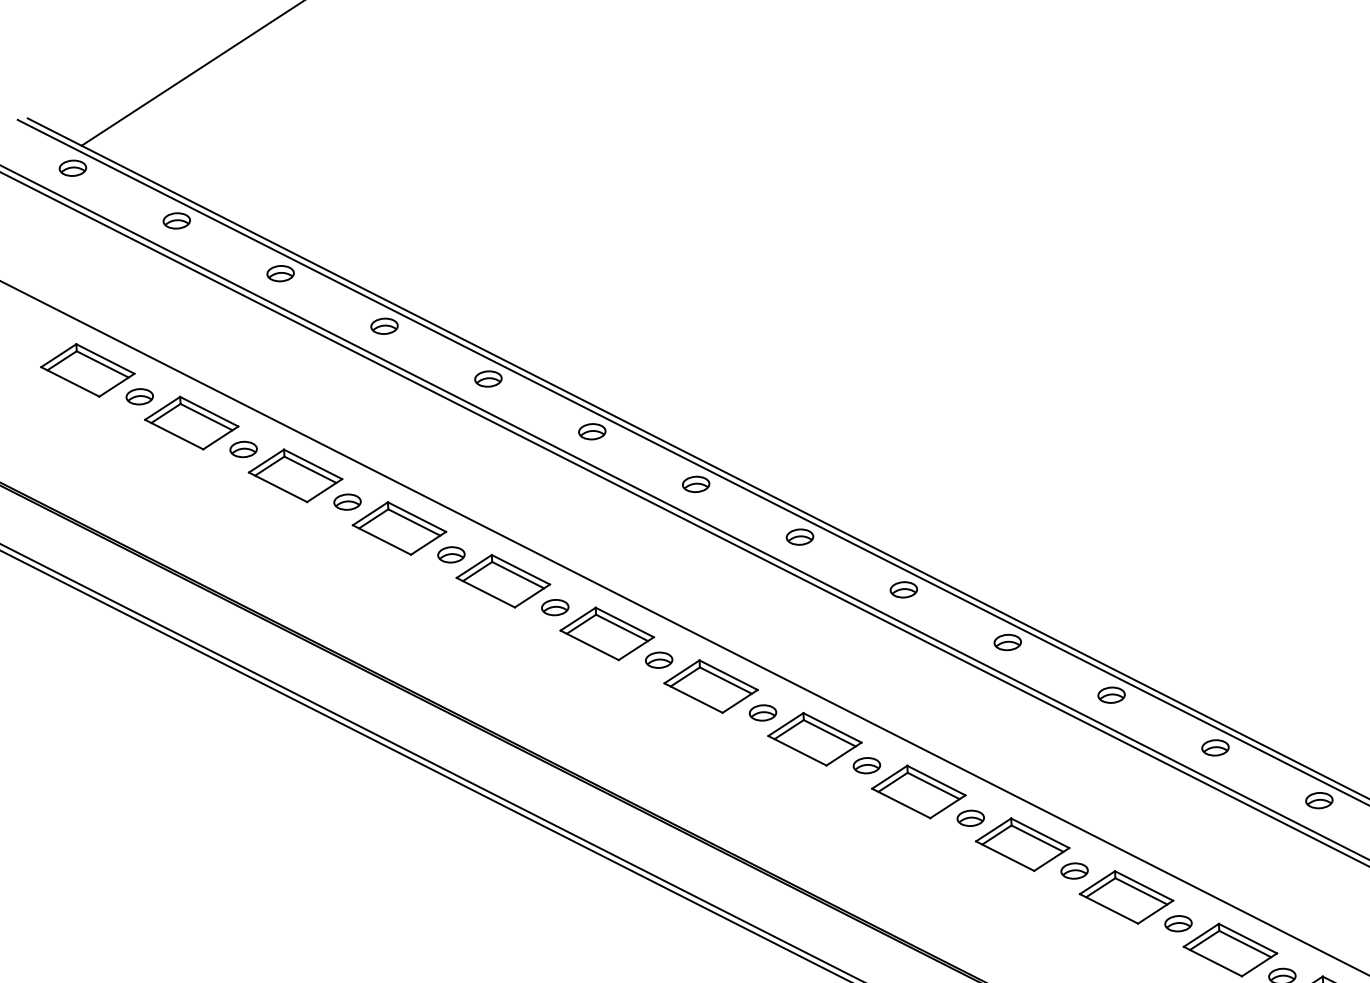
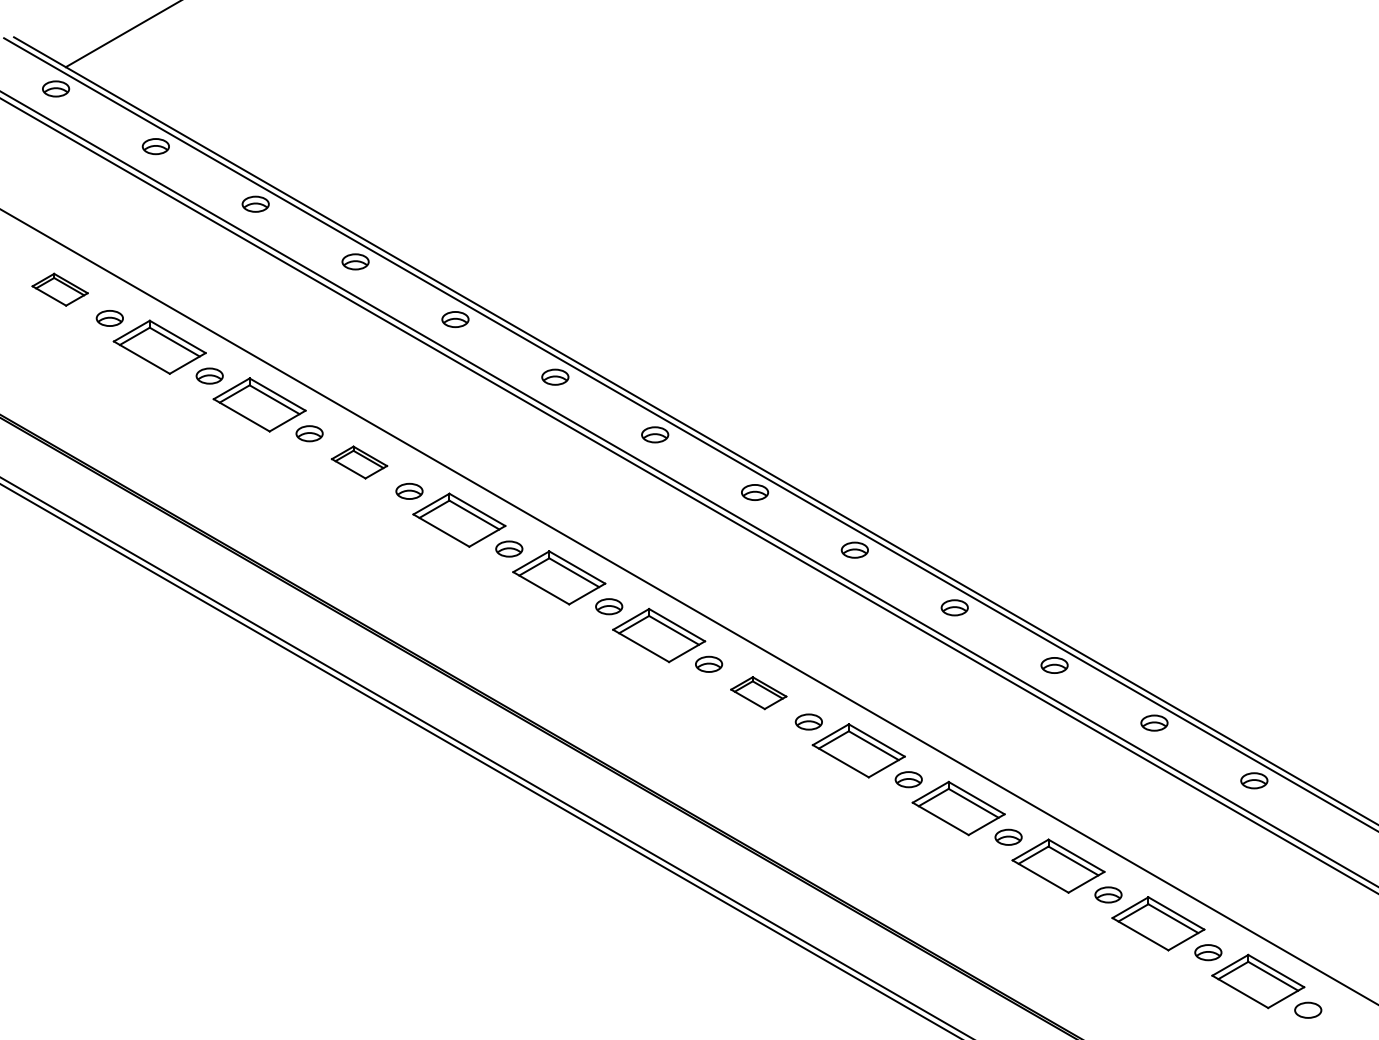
part: (88, 370) -> (60, 289), size x0.6
part: (399, 528) -> (359, 462), size x0.6
part: (814, 738) -> (758, 692), size x0.6

